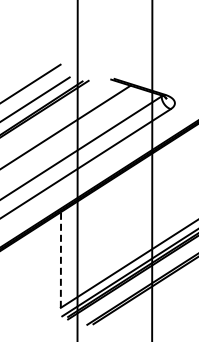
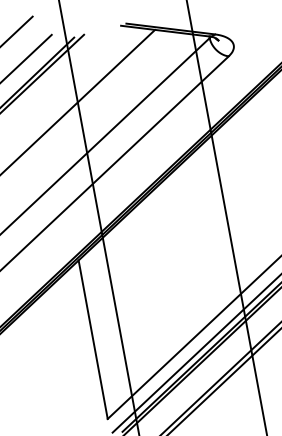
line: (60, 259) -> (92, 339), dashed -> solid

